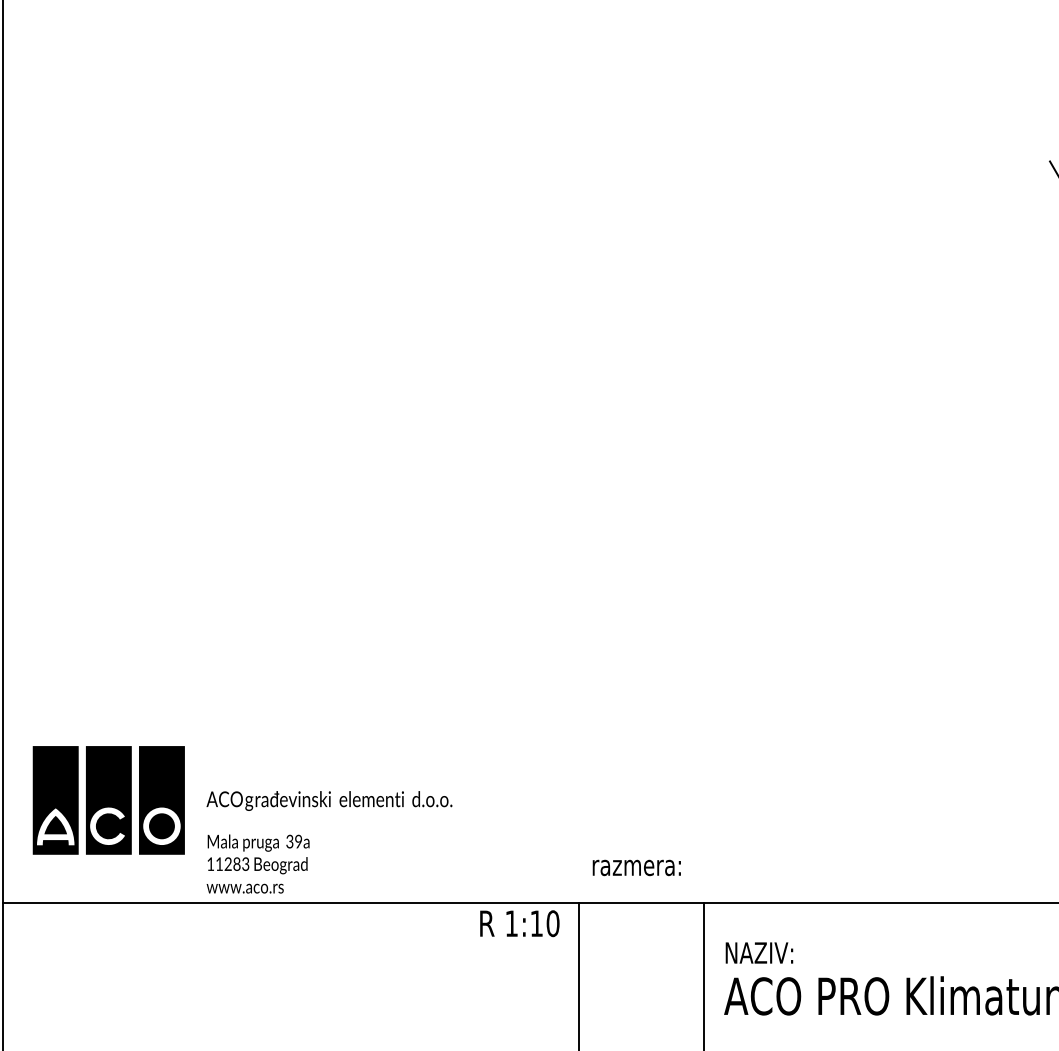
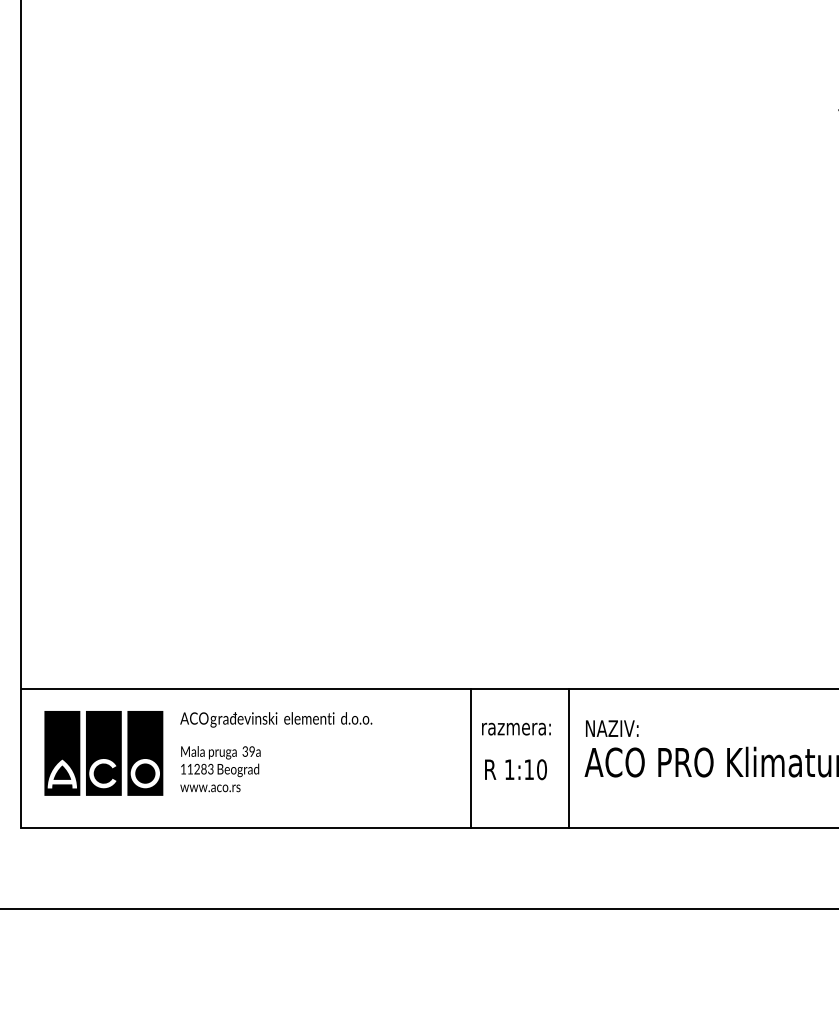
part: (108, 800) -> (103, 753), moved
text: (329, 842) -> (276, 752), moved
text: (636, 867) -> (516, 728), moved
text: (519, 923) -> (515, 769), moved

